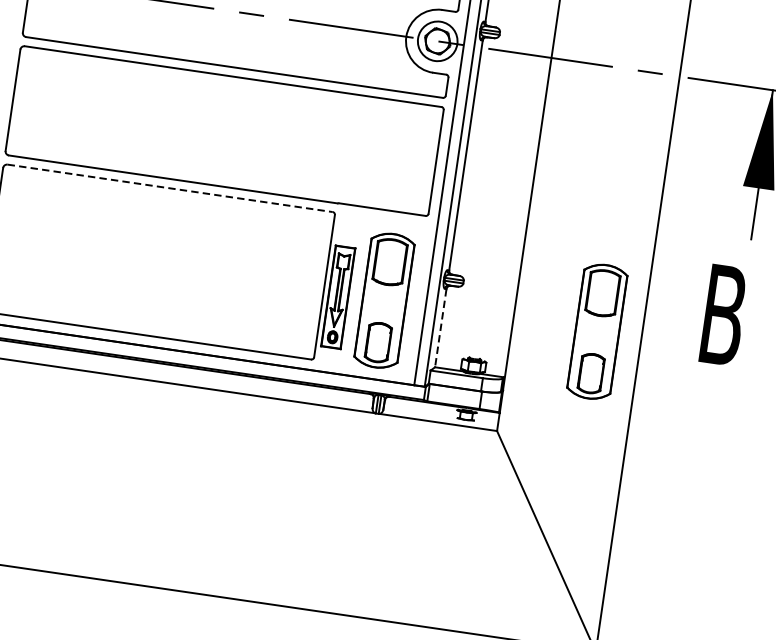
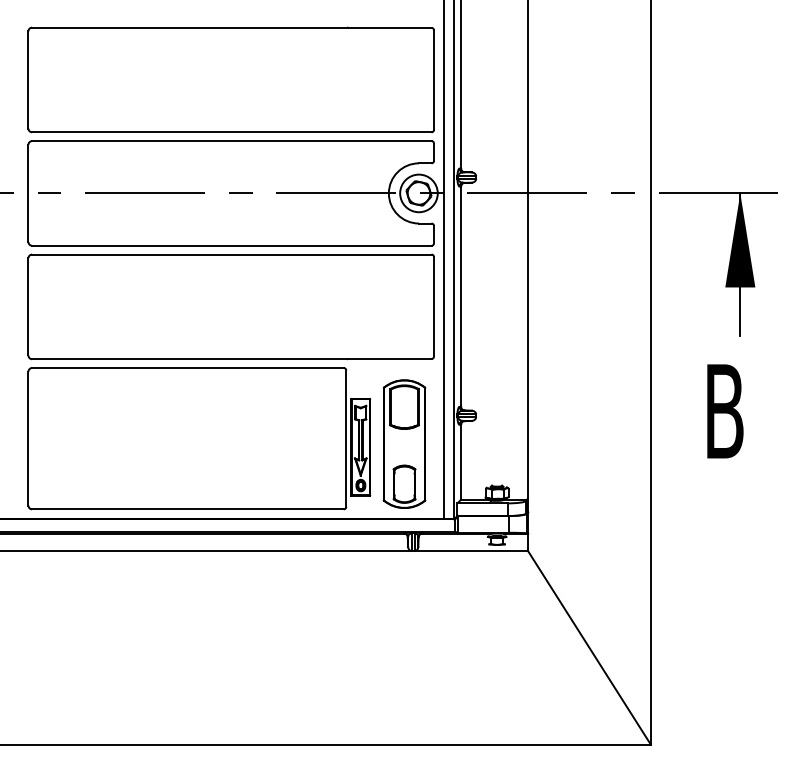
line: (169, 188) -> (187, 368), dashed -> solid
line: (441, 328) -> (461, 462), dashed -> solid
part: (597, 331) -> (608, 443), removed

